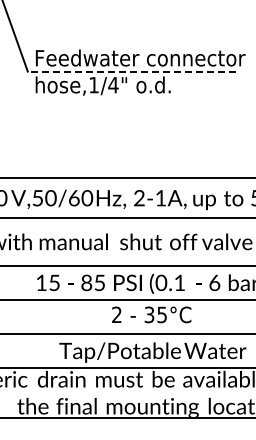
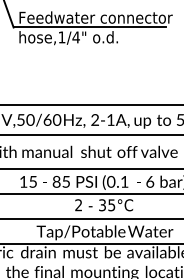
line: (131, 71) -> (89, 27), dashed -> solid

